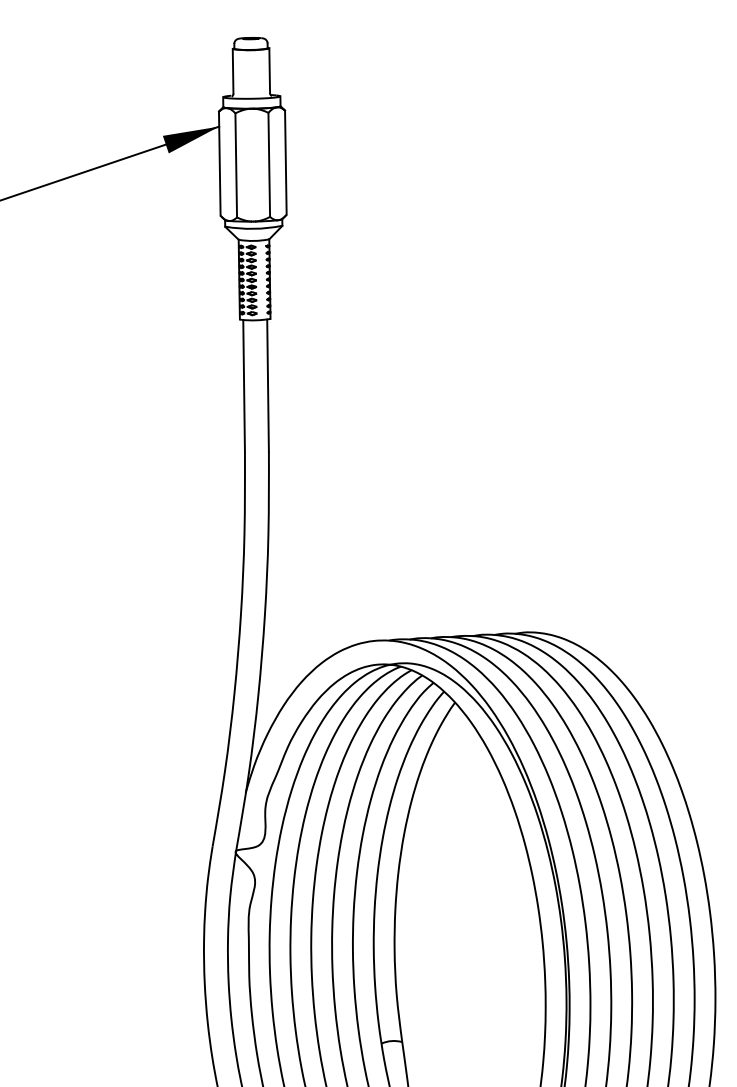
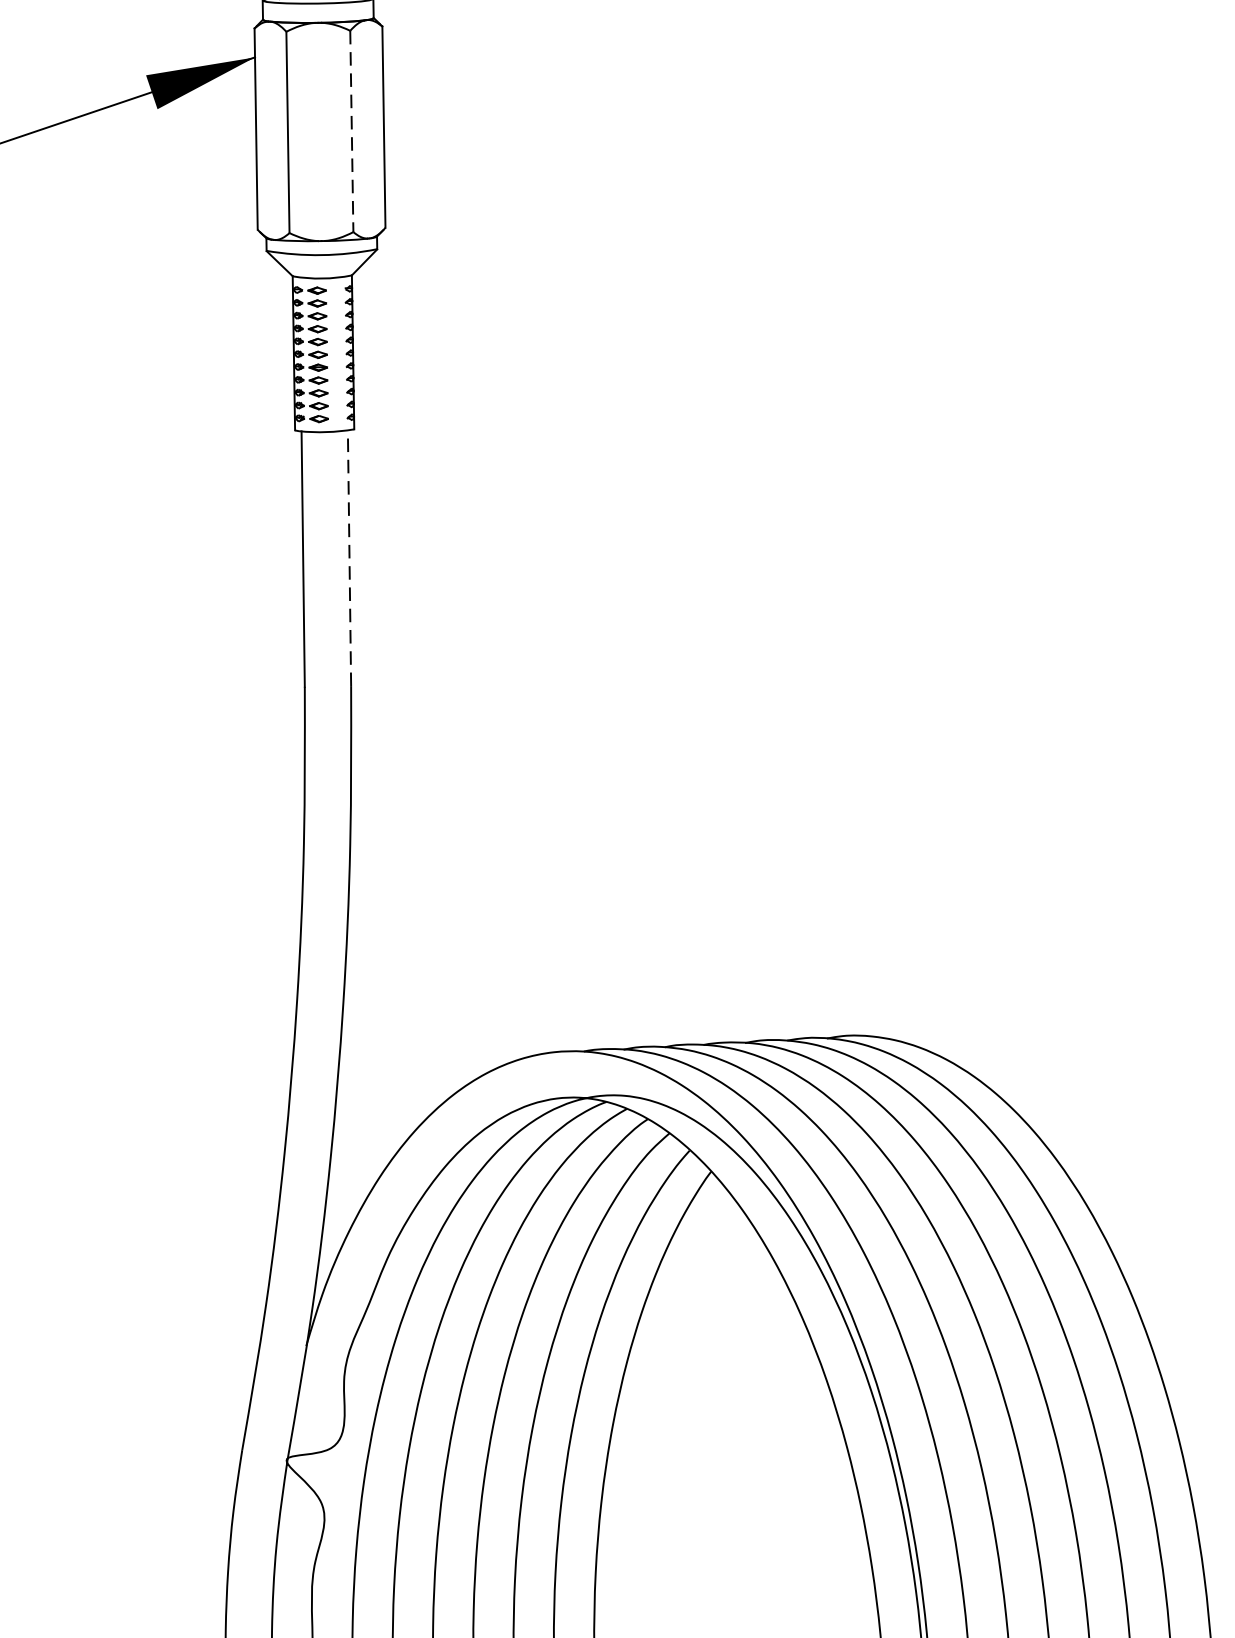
line: (269, 165) -> (352, 132), solid -> dashed
line: (268, 385) -> (350, 558), solid -> dashed

